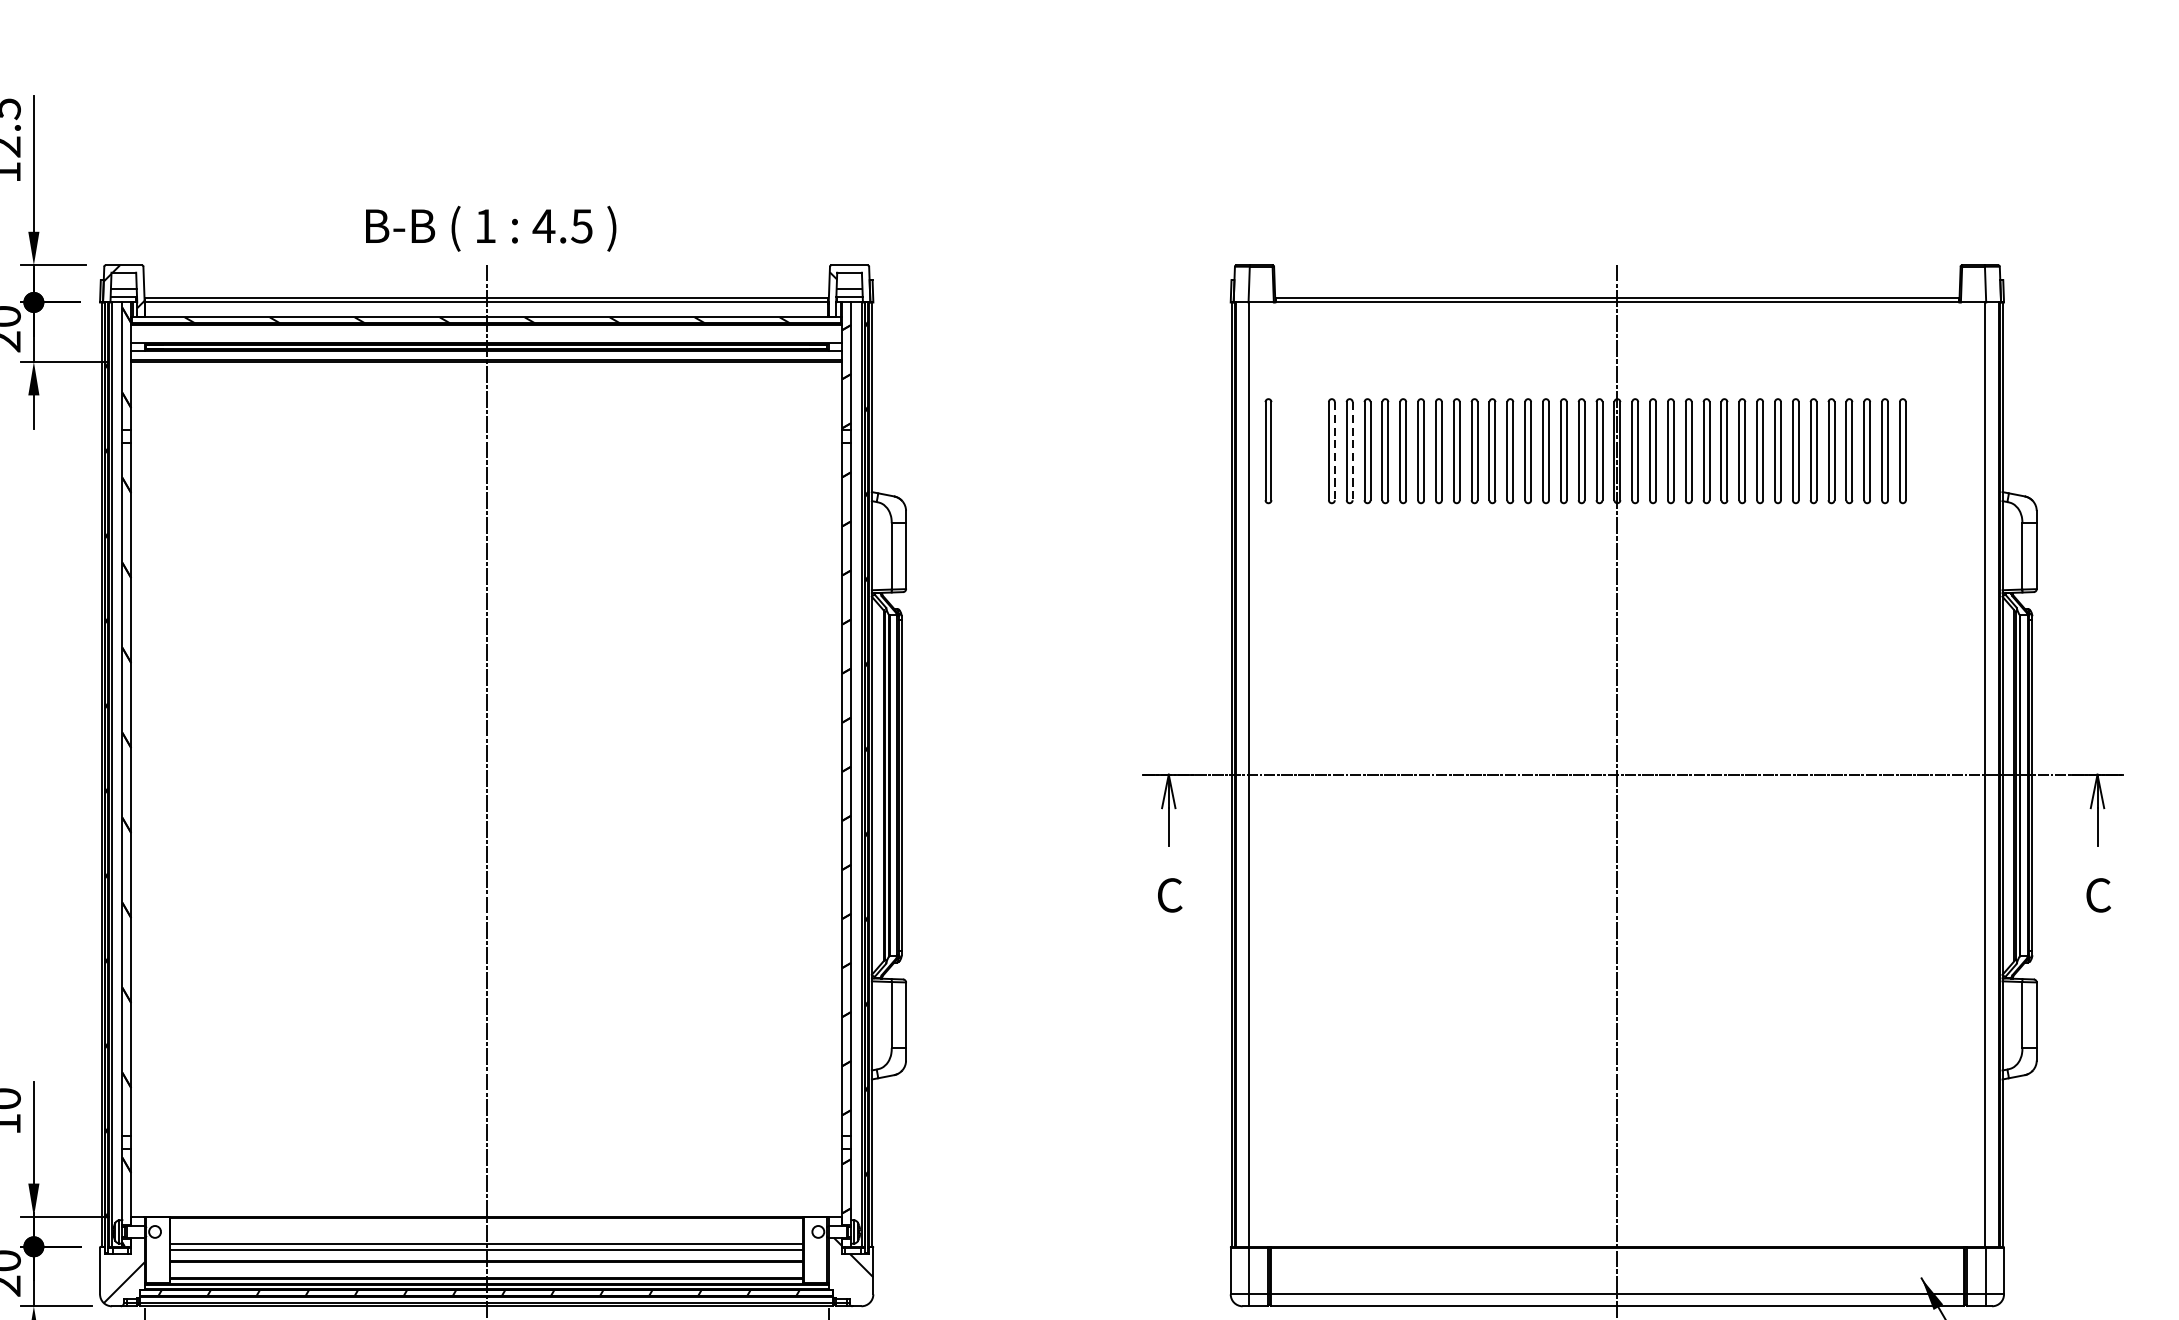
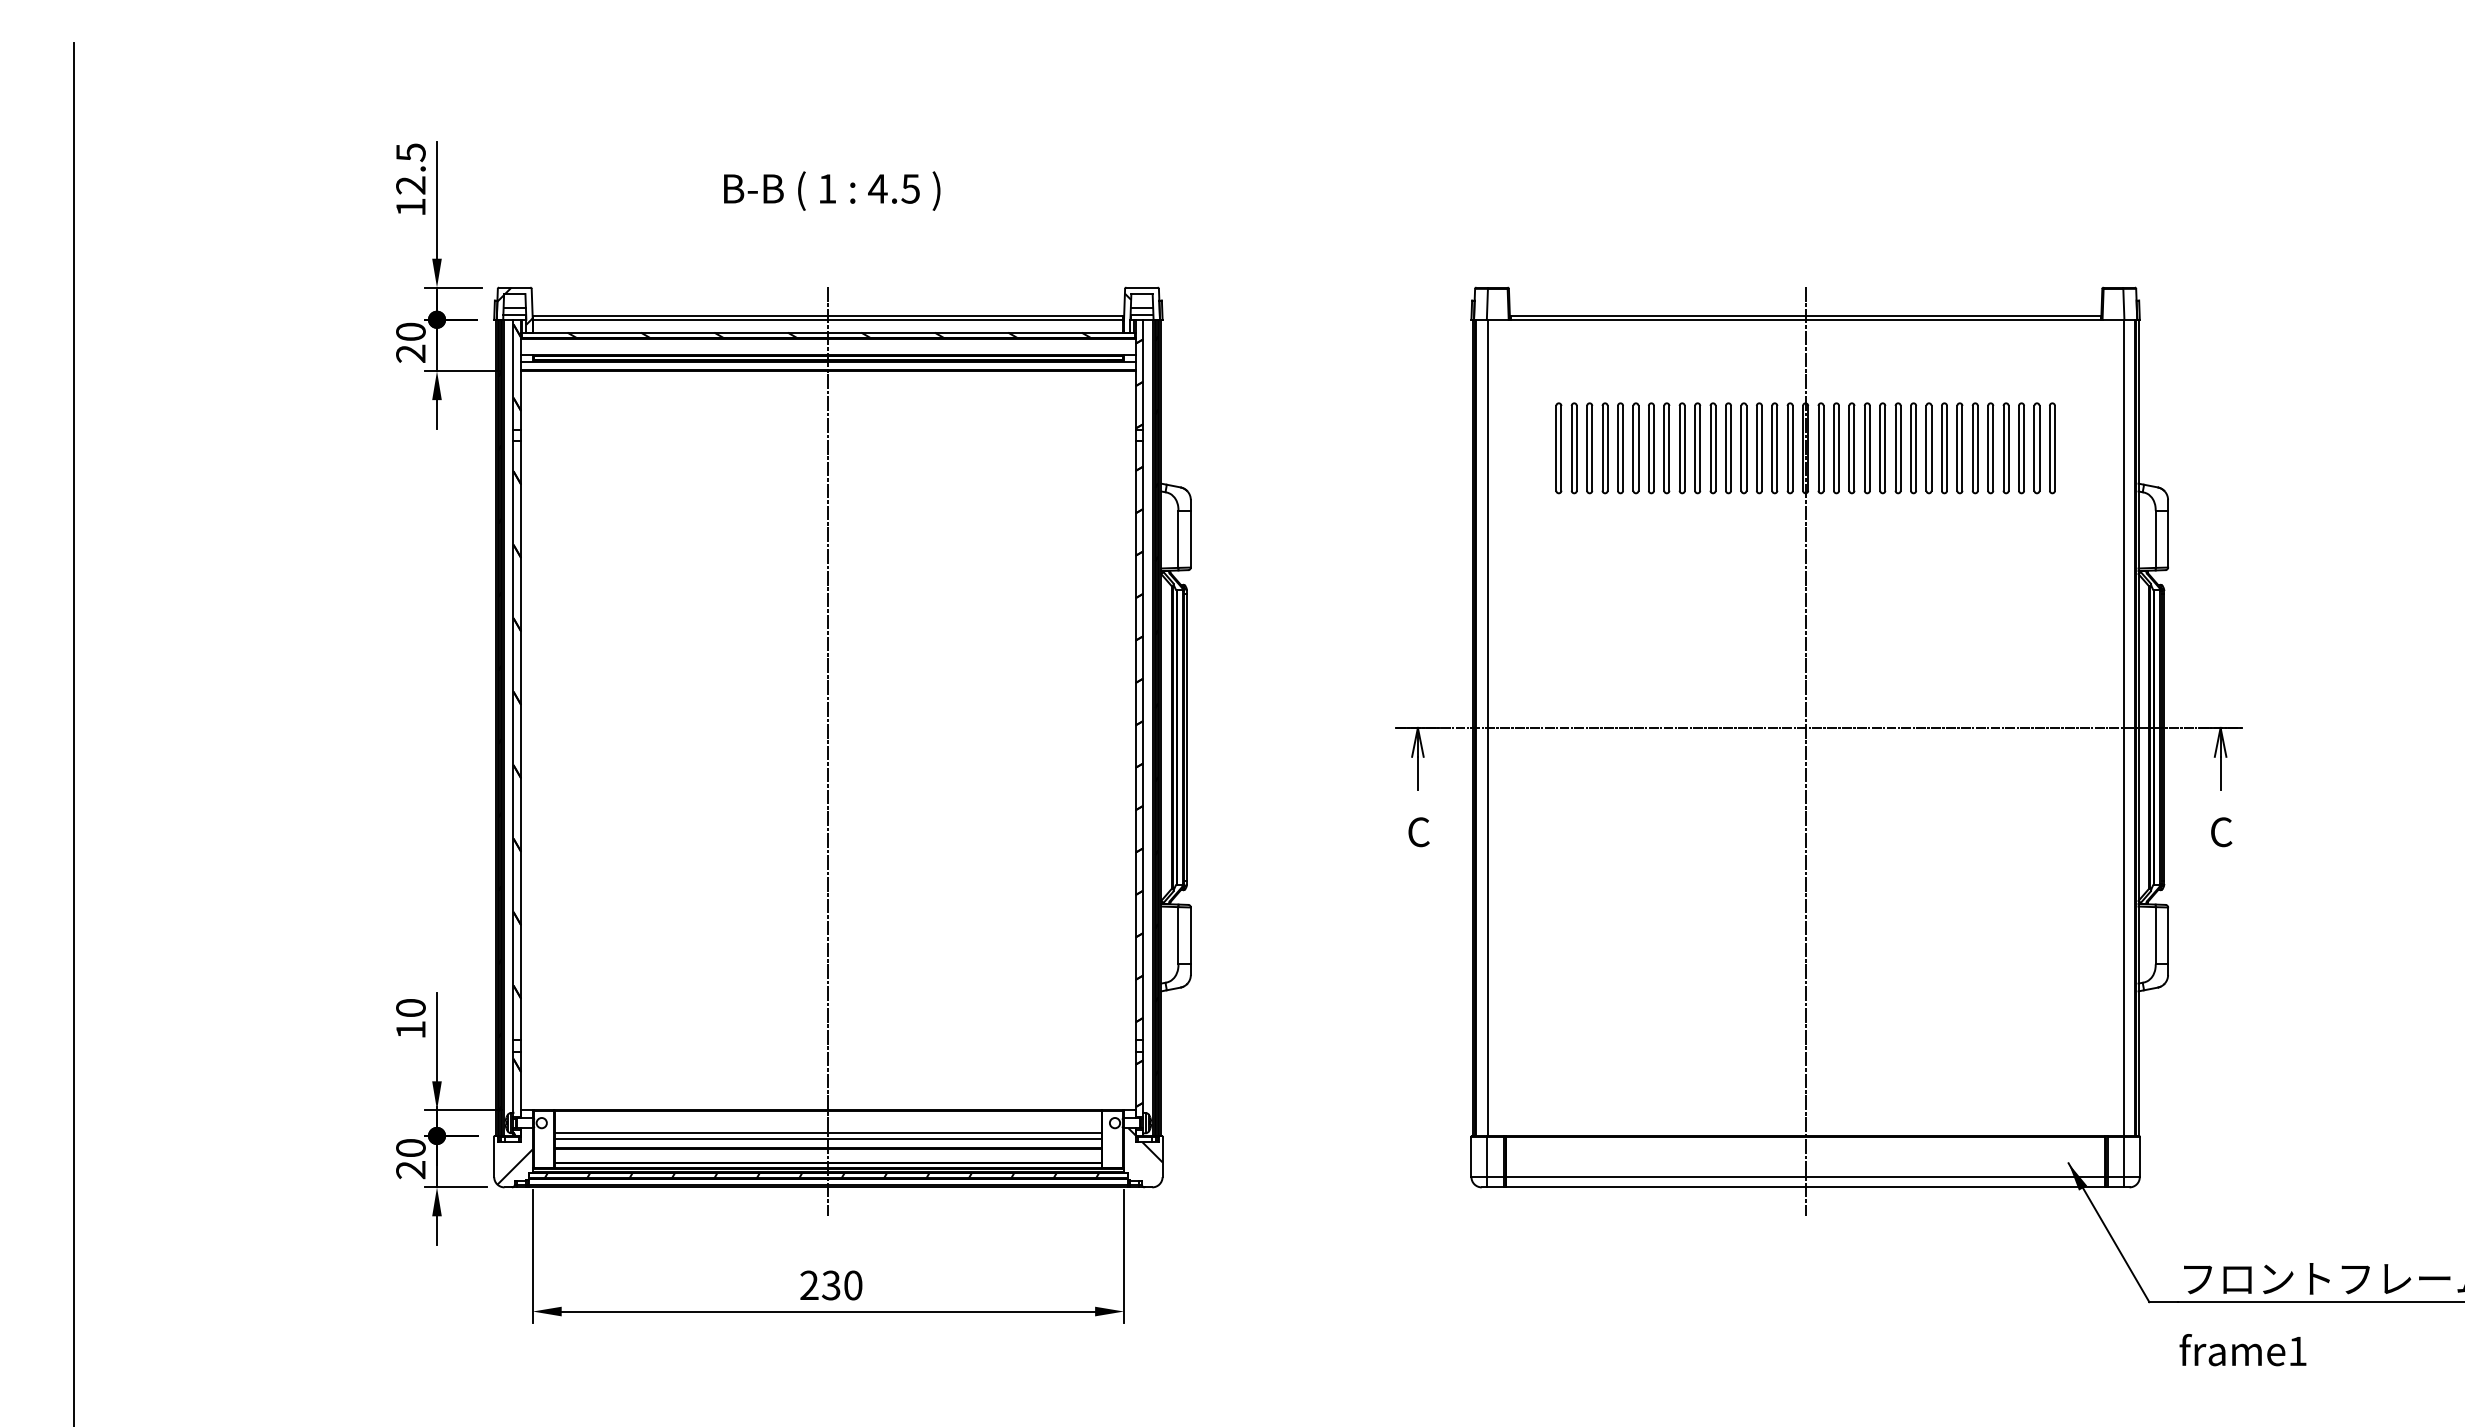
text: (491, 228) -> (832, 190), moved
part: (1267, 451) -> (1503, 448), removed
line: (1334, 451) -> (1561, 448), dashed -> solid
line: (1352, 451) -> (1576, 448), dashed -> solid

